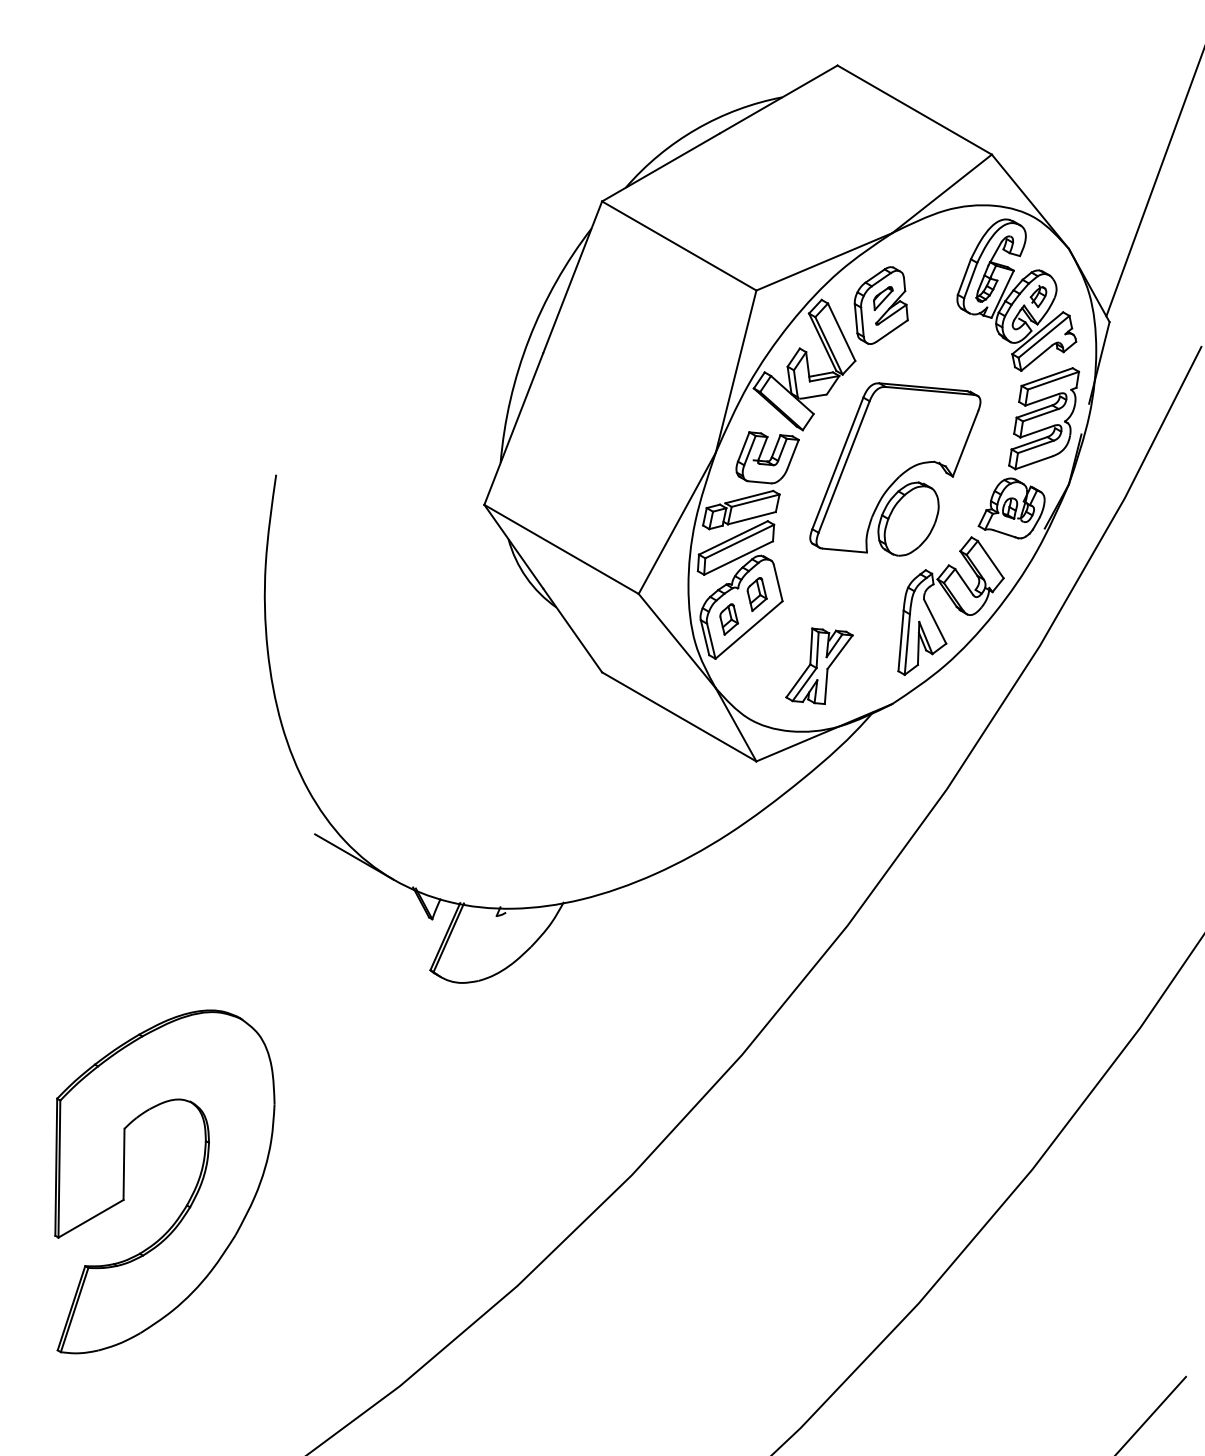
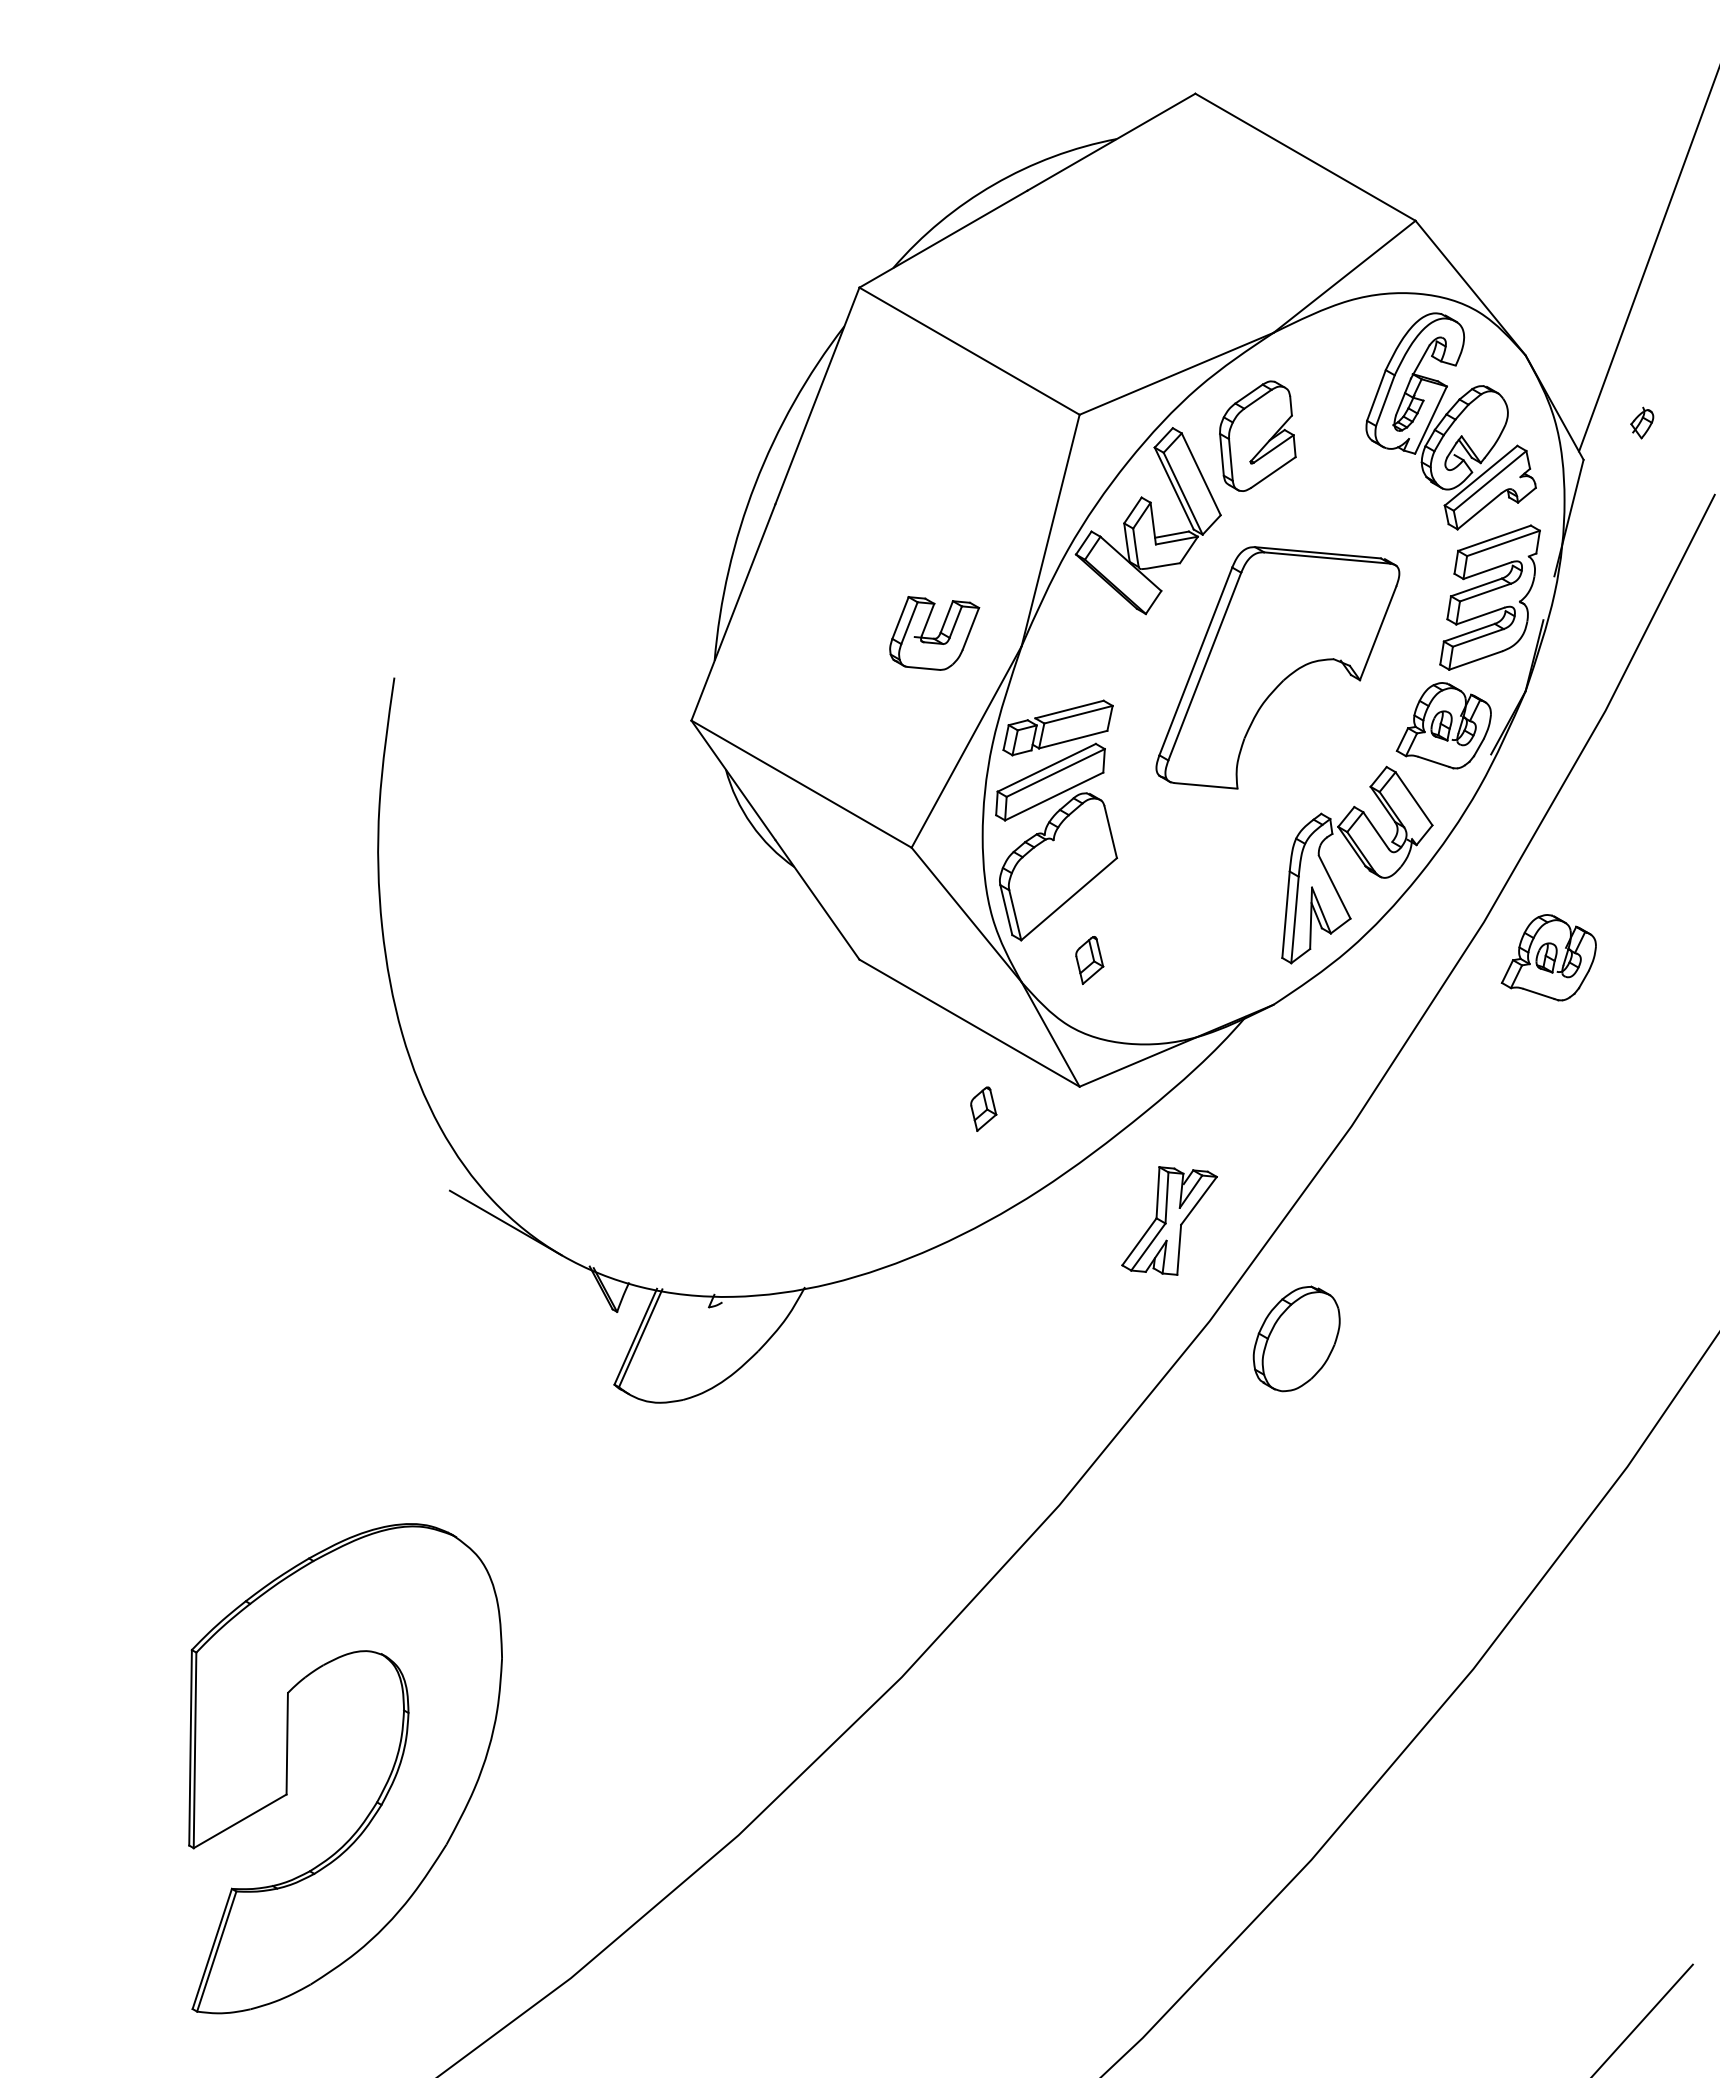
part: (1038, 295) -> (1642, 422), moved
part: (883, 298) -> (1260, 425), removed
part: (767, 457) -> (934, 633), moved
part: (908, 518) -> (1296, 1338), moved
part: (757, 594) -> (1089, 960), moved
part: (728, 619) -> (983, 1108), moved
part: (819, 665) -> (1169, 1220), moved
part: (1085, 670) -> (1548, 957), added
part: (191, 1195) -> (383, 1787), moved

